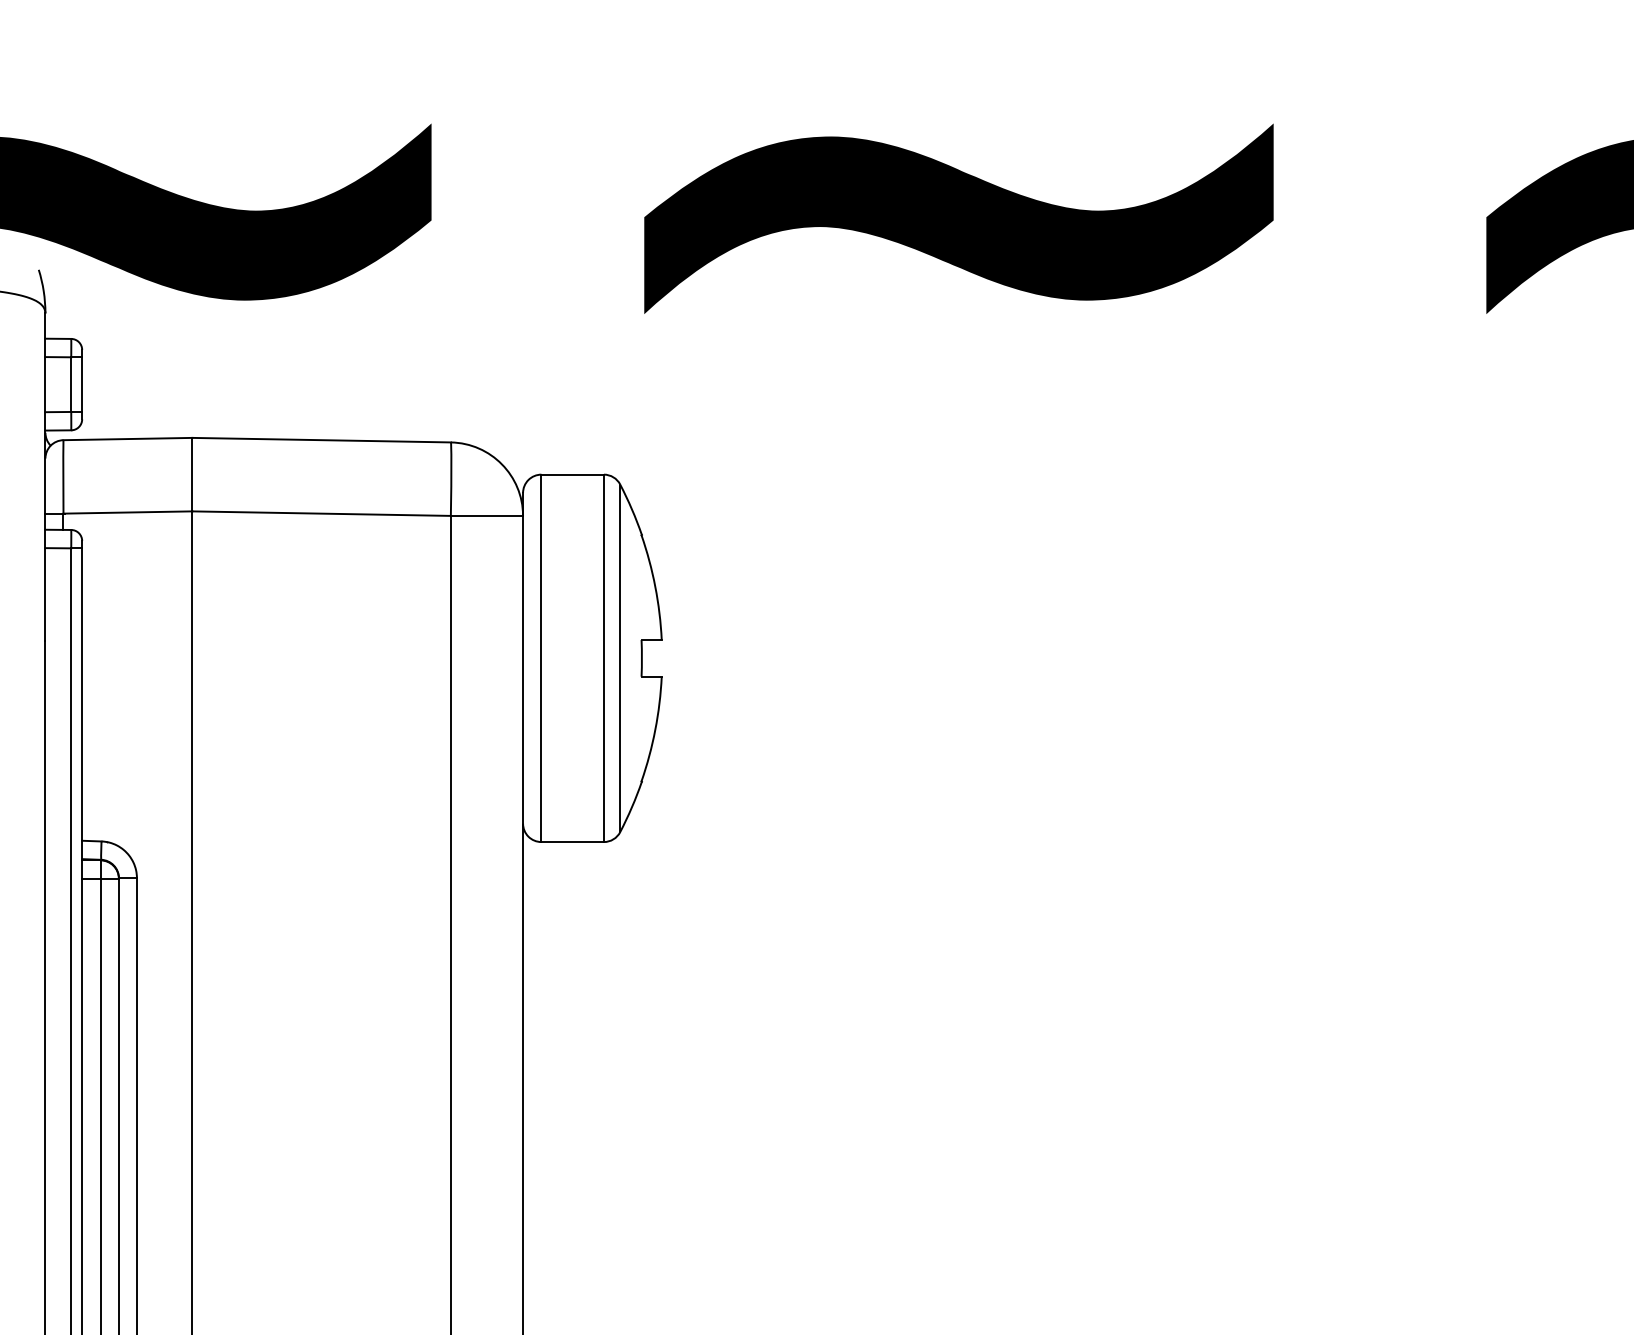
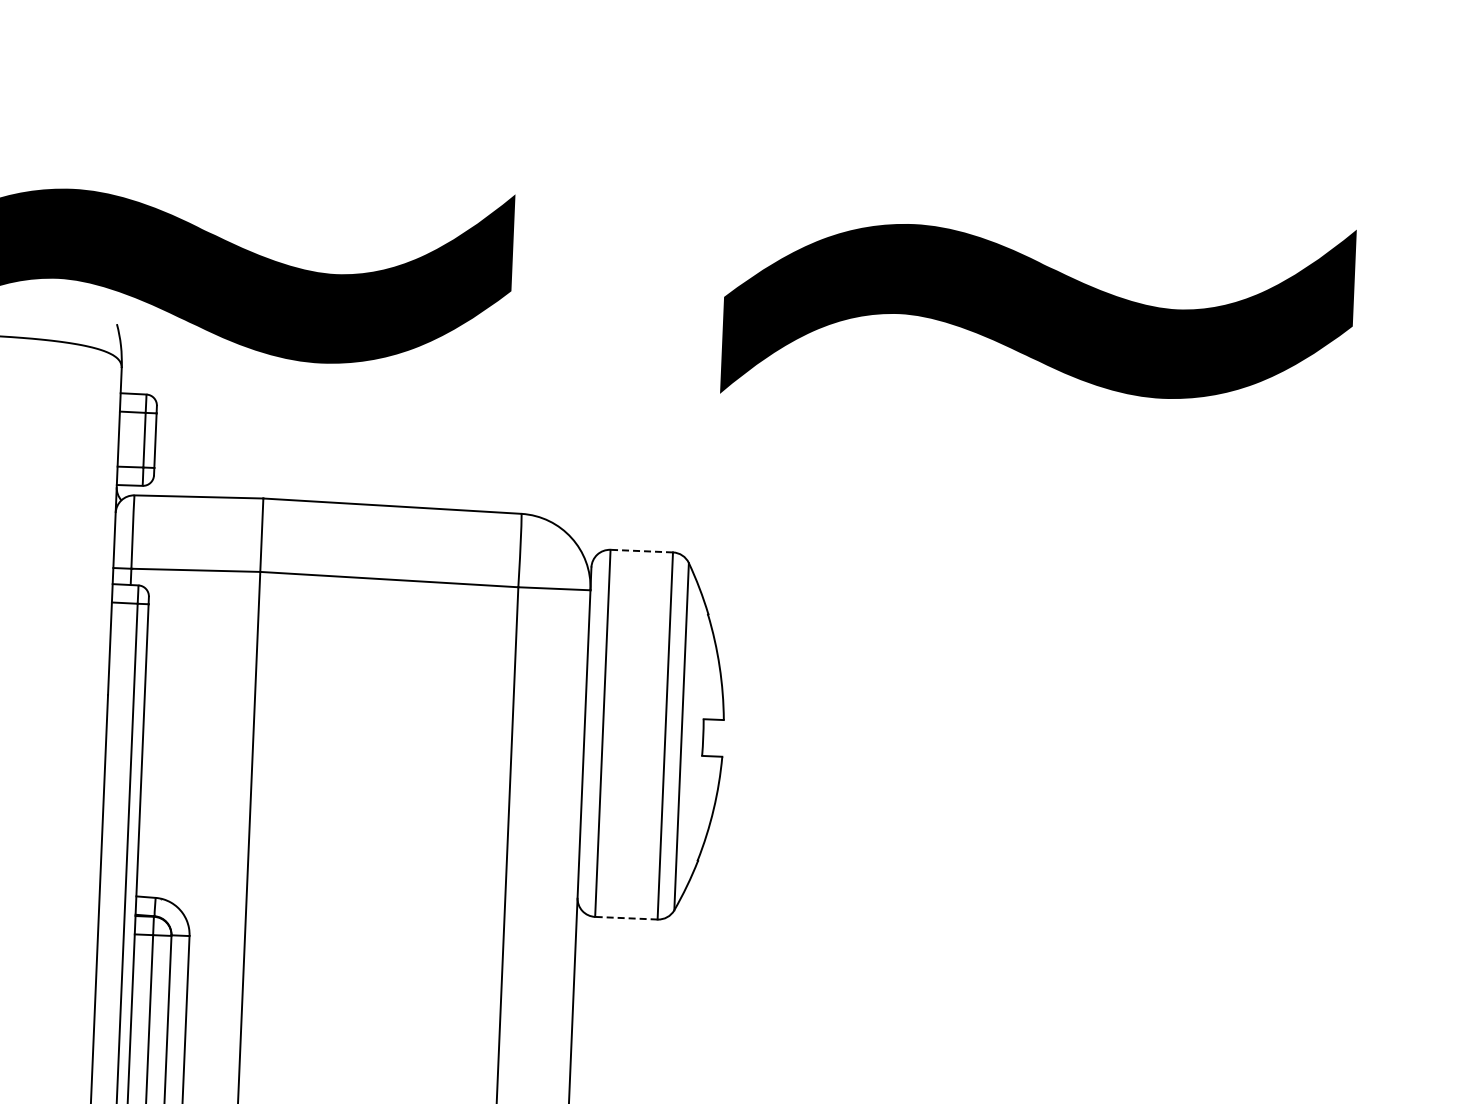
line: (572, 474) -> (641, 550), solid -> dashed
line: (572, 842) -> (626, 918), solid -> dashed

